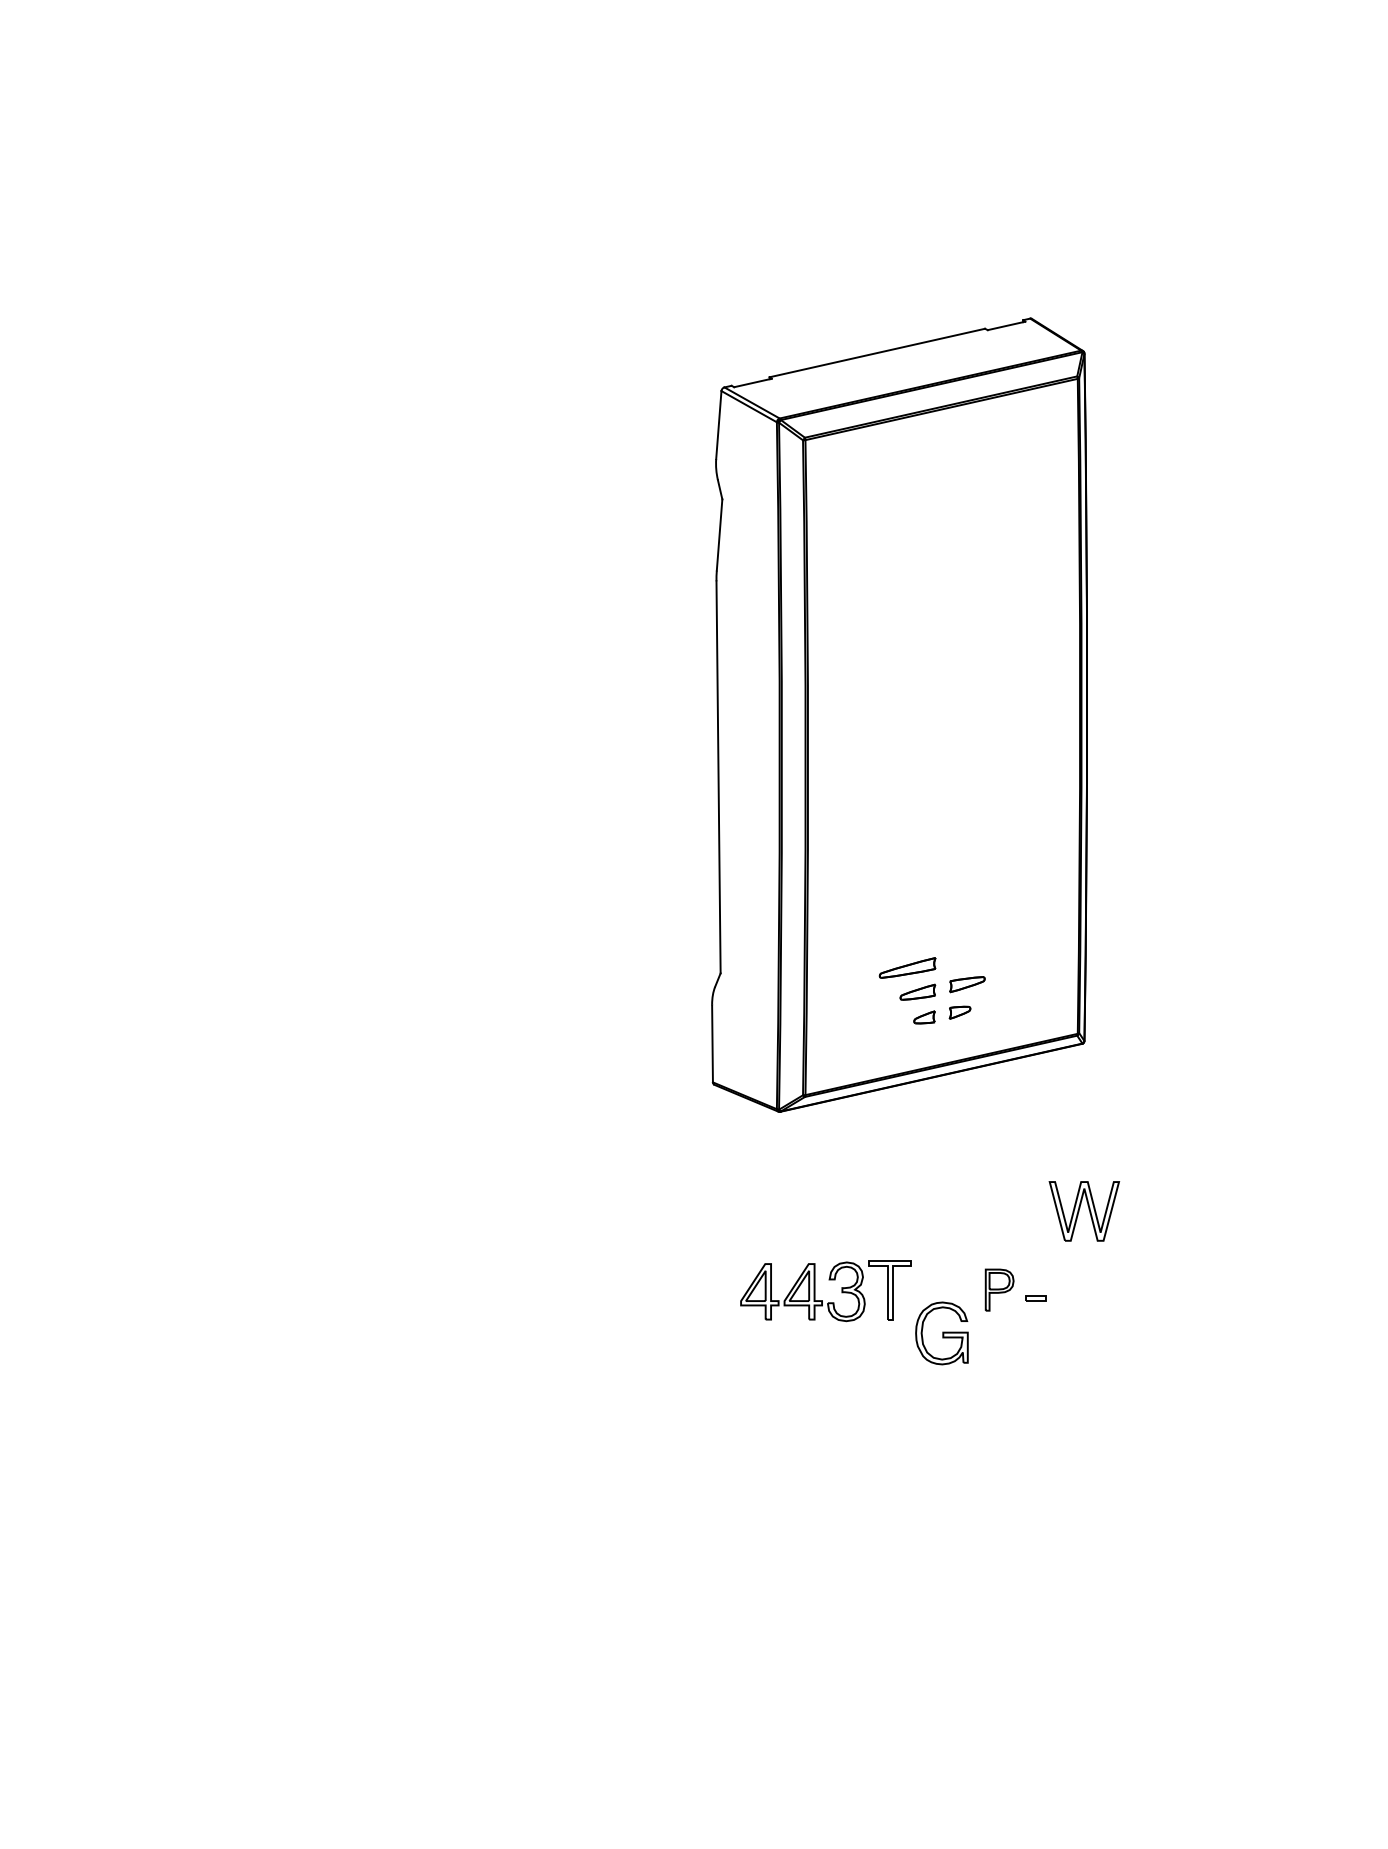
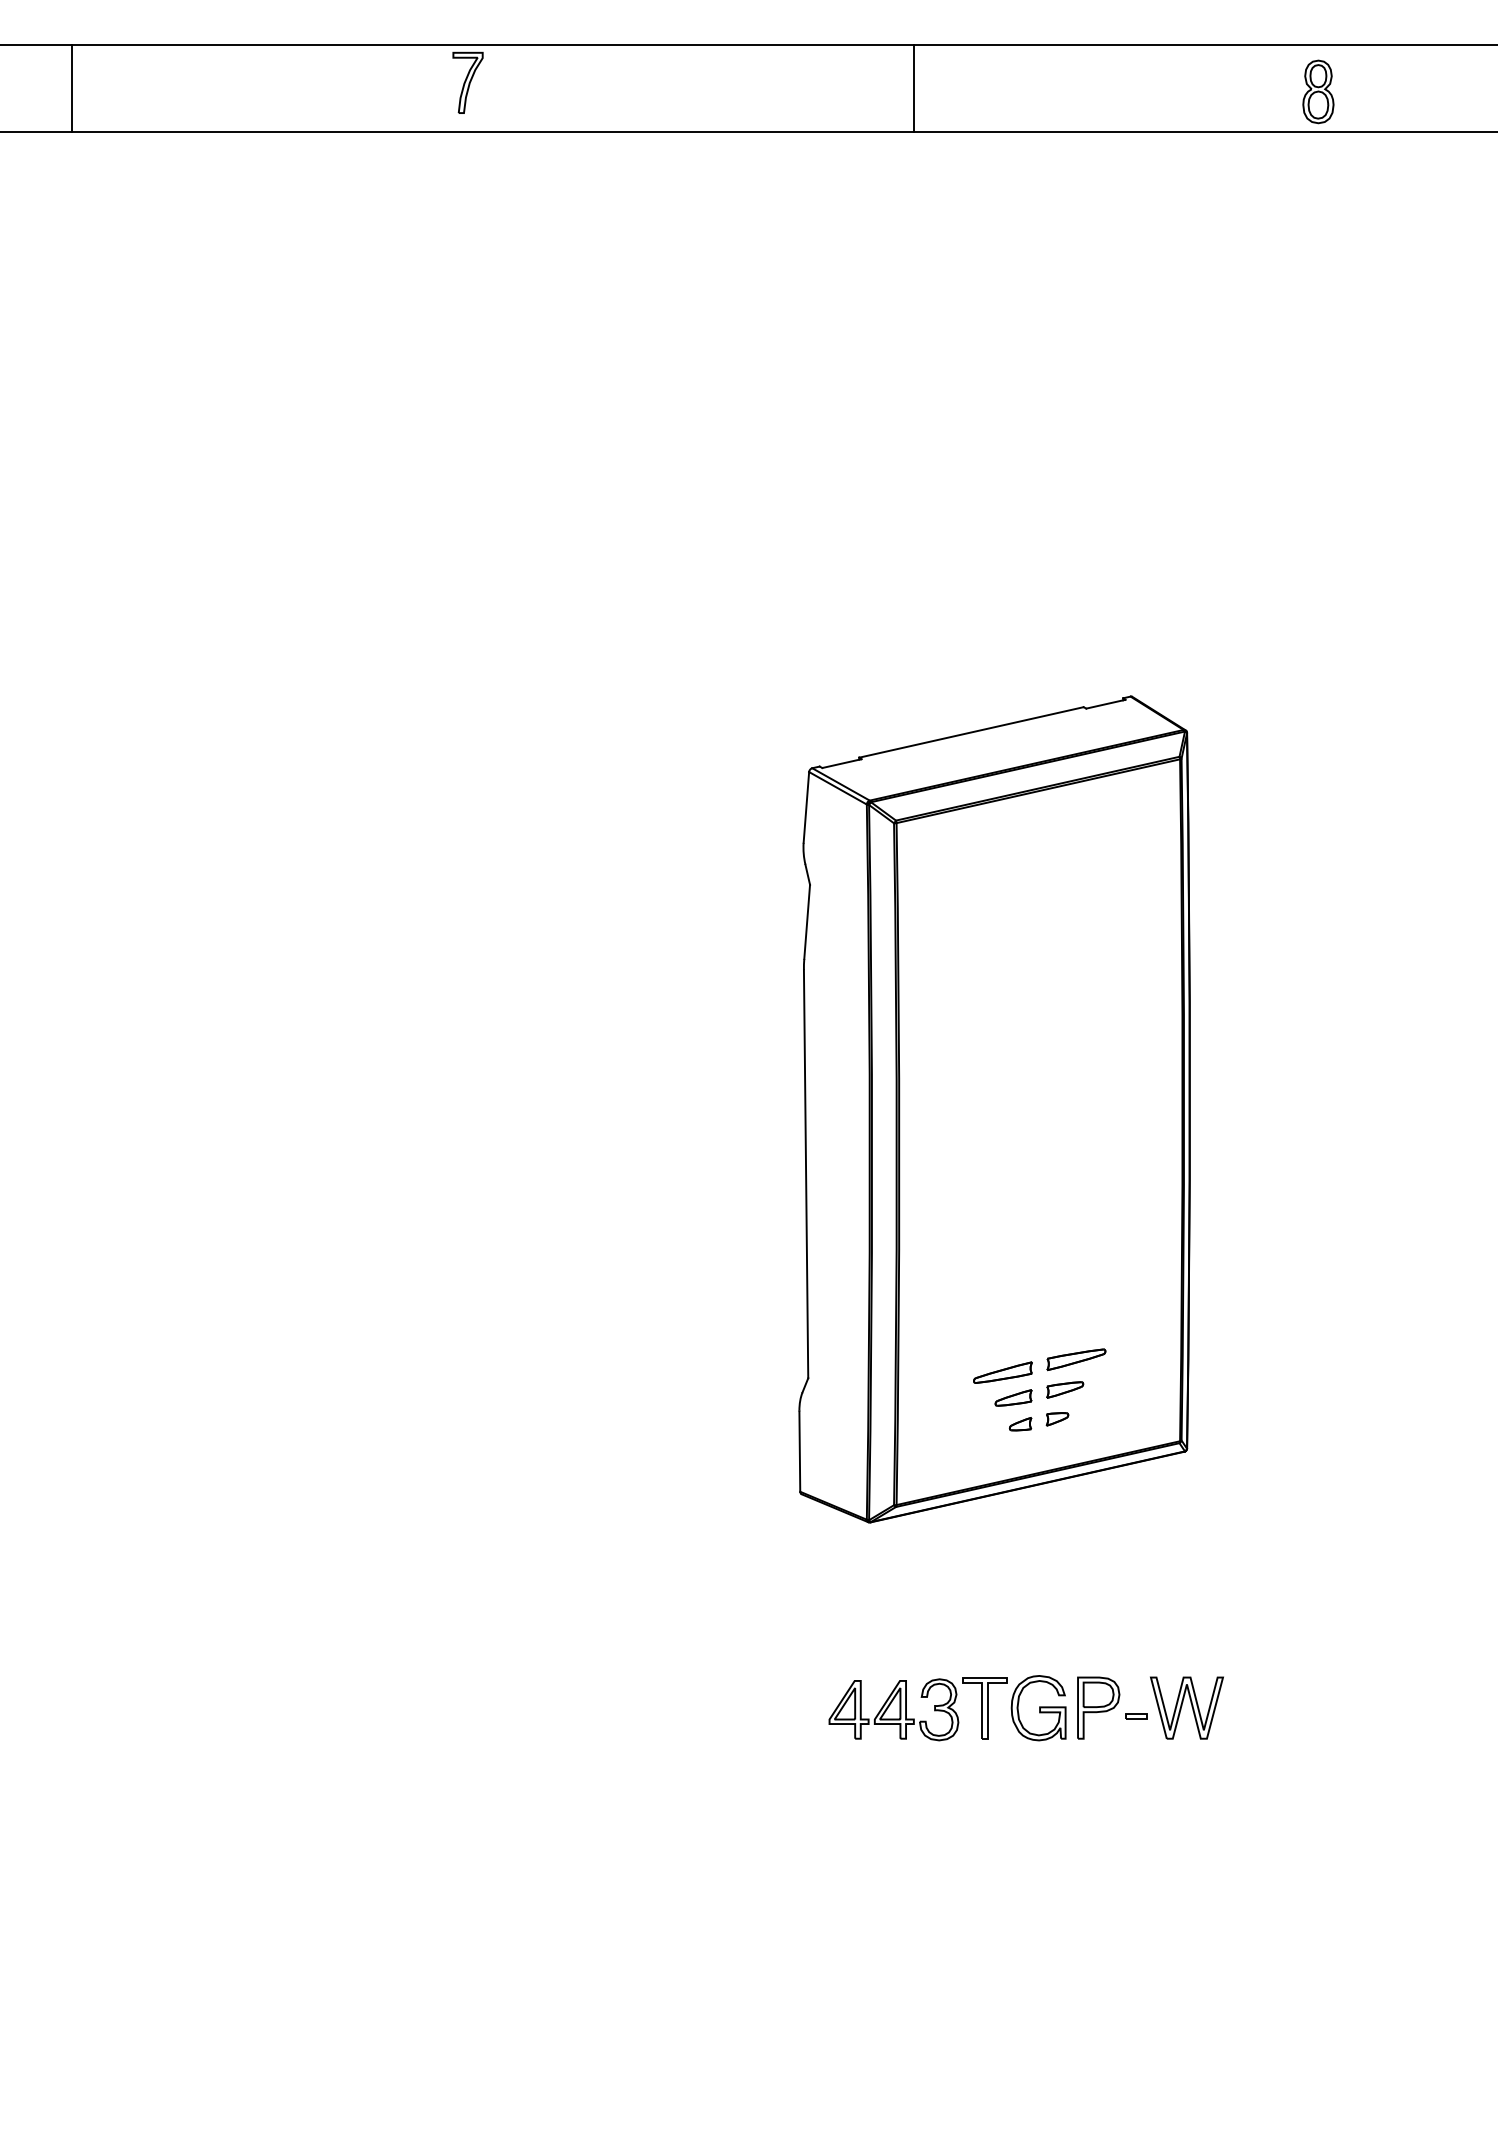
part: (978, 955) -> (1076, 1359), added
part: (1083, 1210) -> (1186, 1707), moved
part: (999, 1289) -> (1098, 1707), size x1.43
part: (941, 1333) -> (1038, 1708), moved

